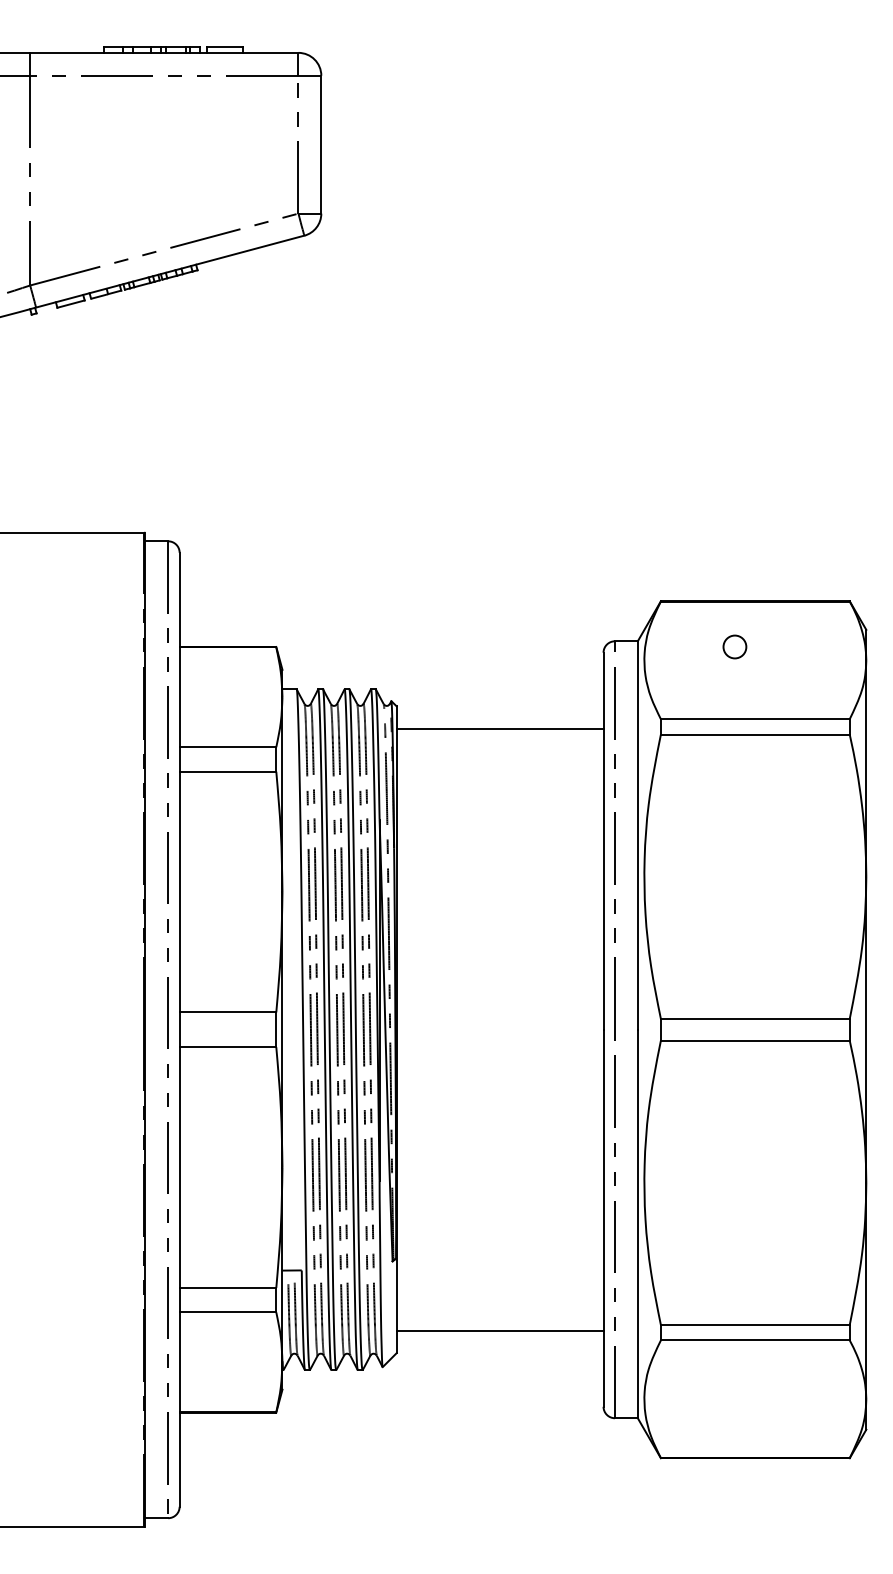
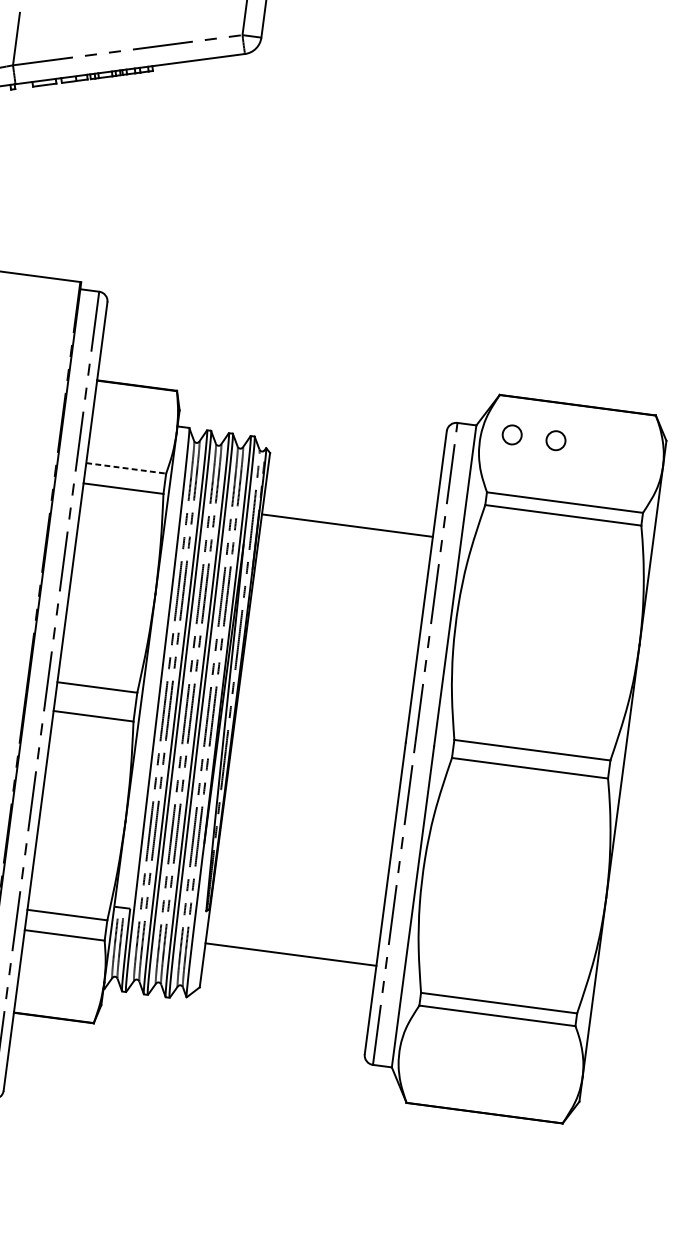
circle: (681, 646) -> (511, 434), added
line: (499, 728) -> (346, 525), moved
line: (228, 747) -> (126, 468), solid -> dashed
line: (499, 1330) -> (290, 954), moved

